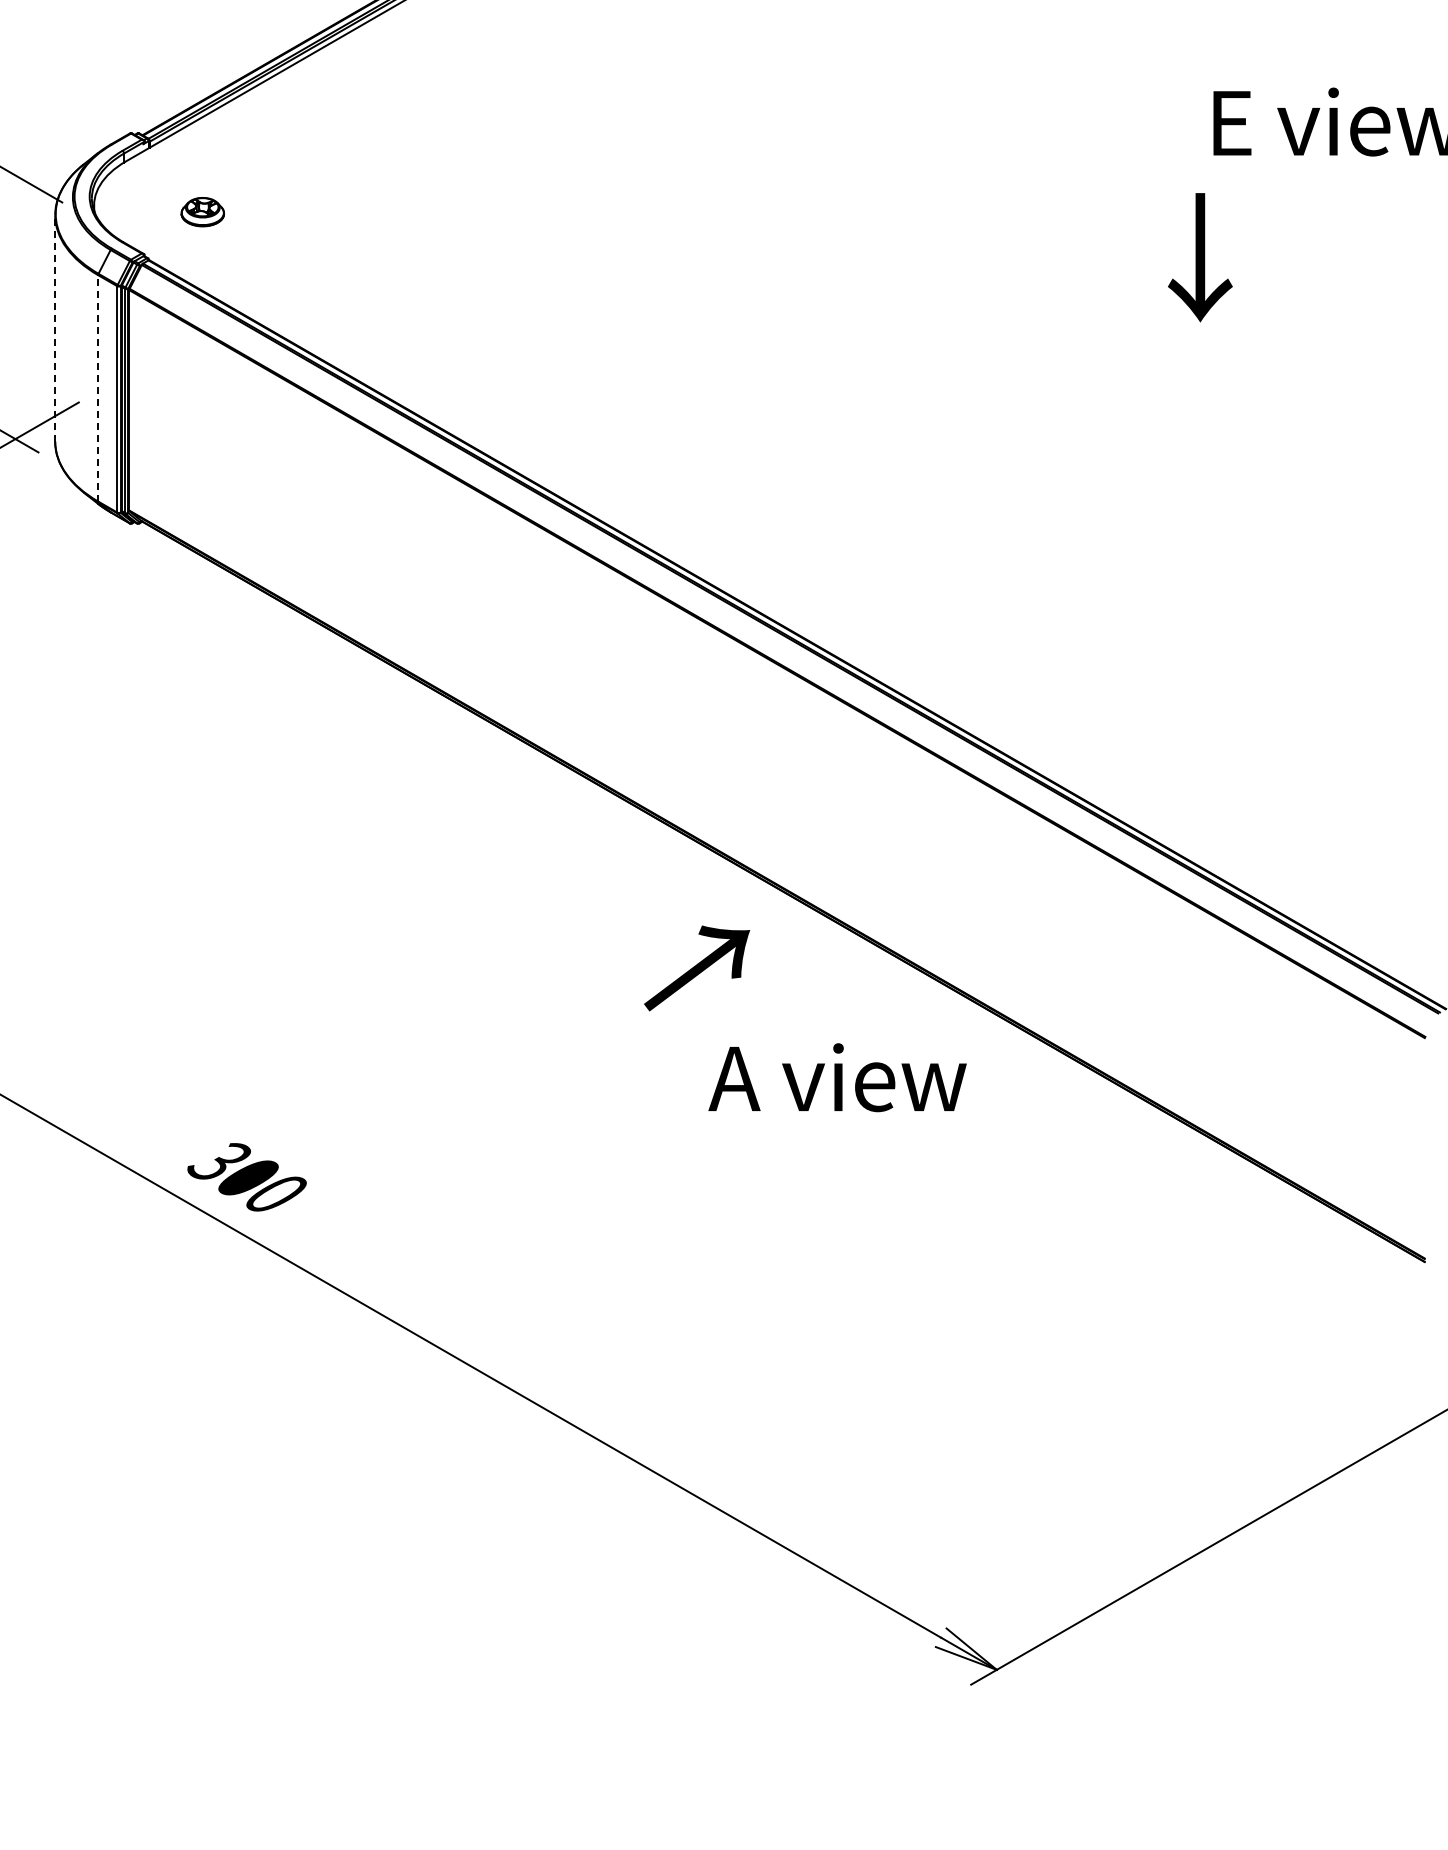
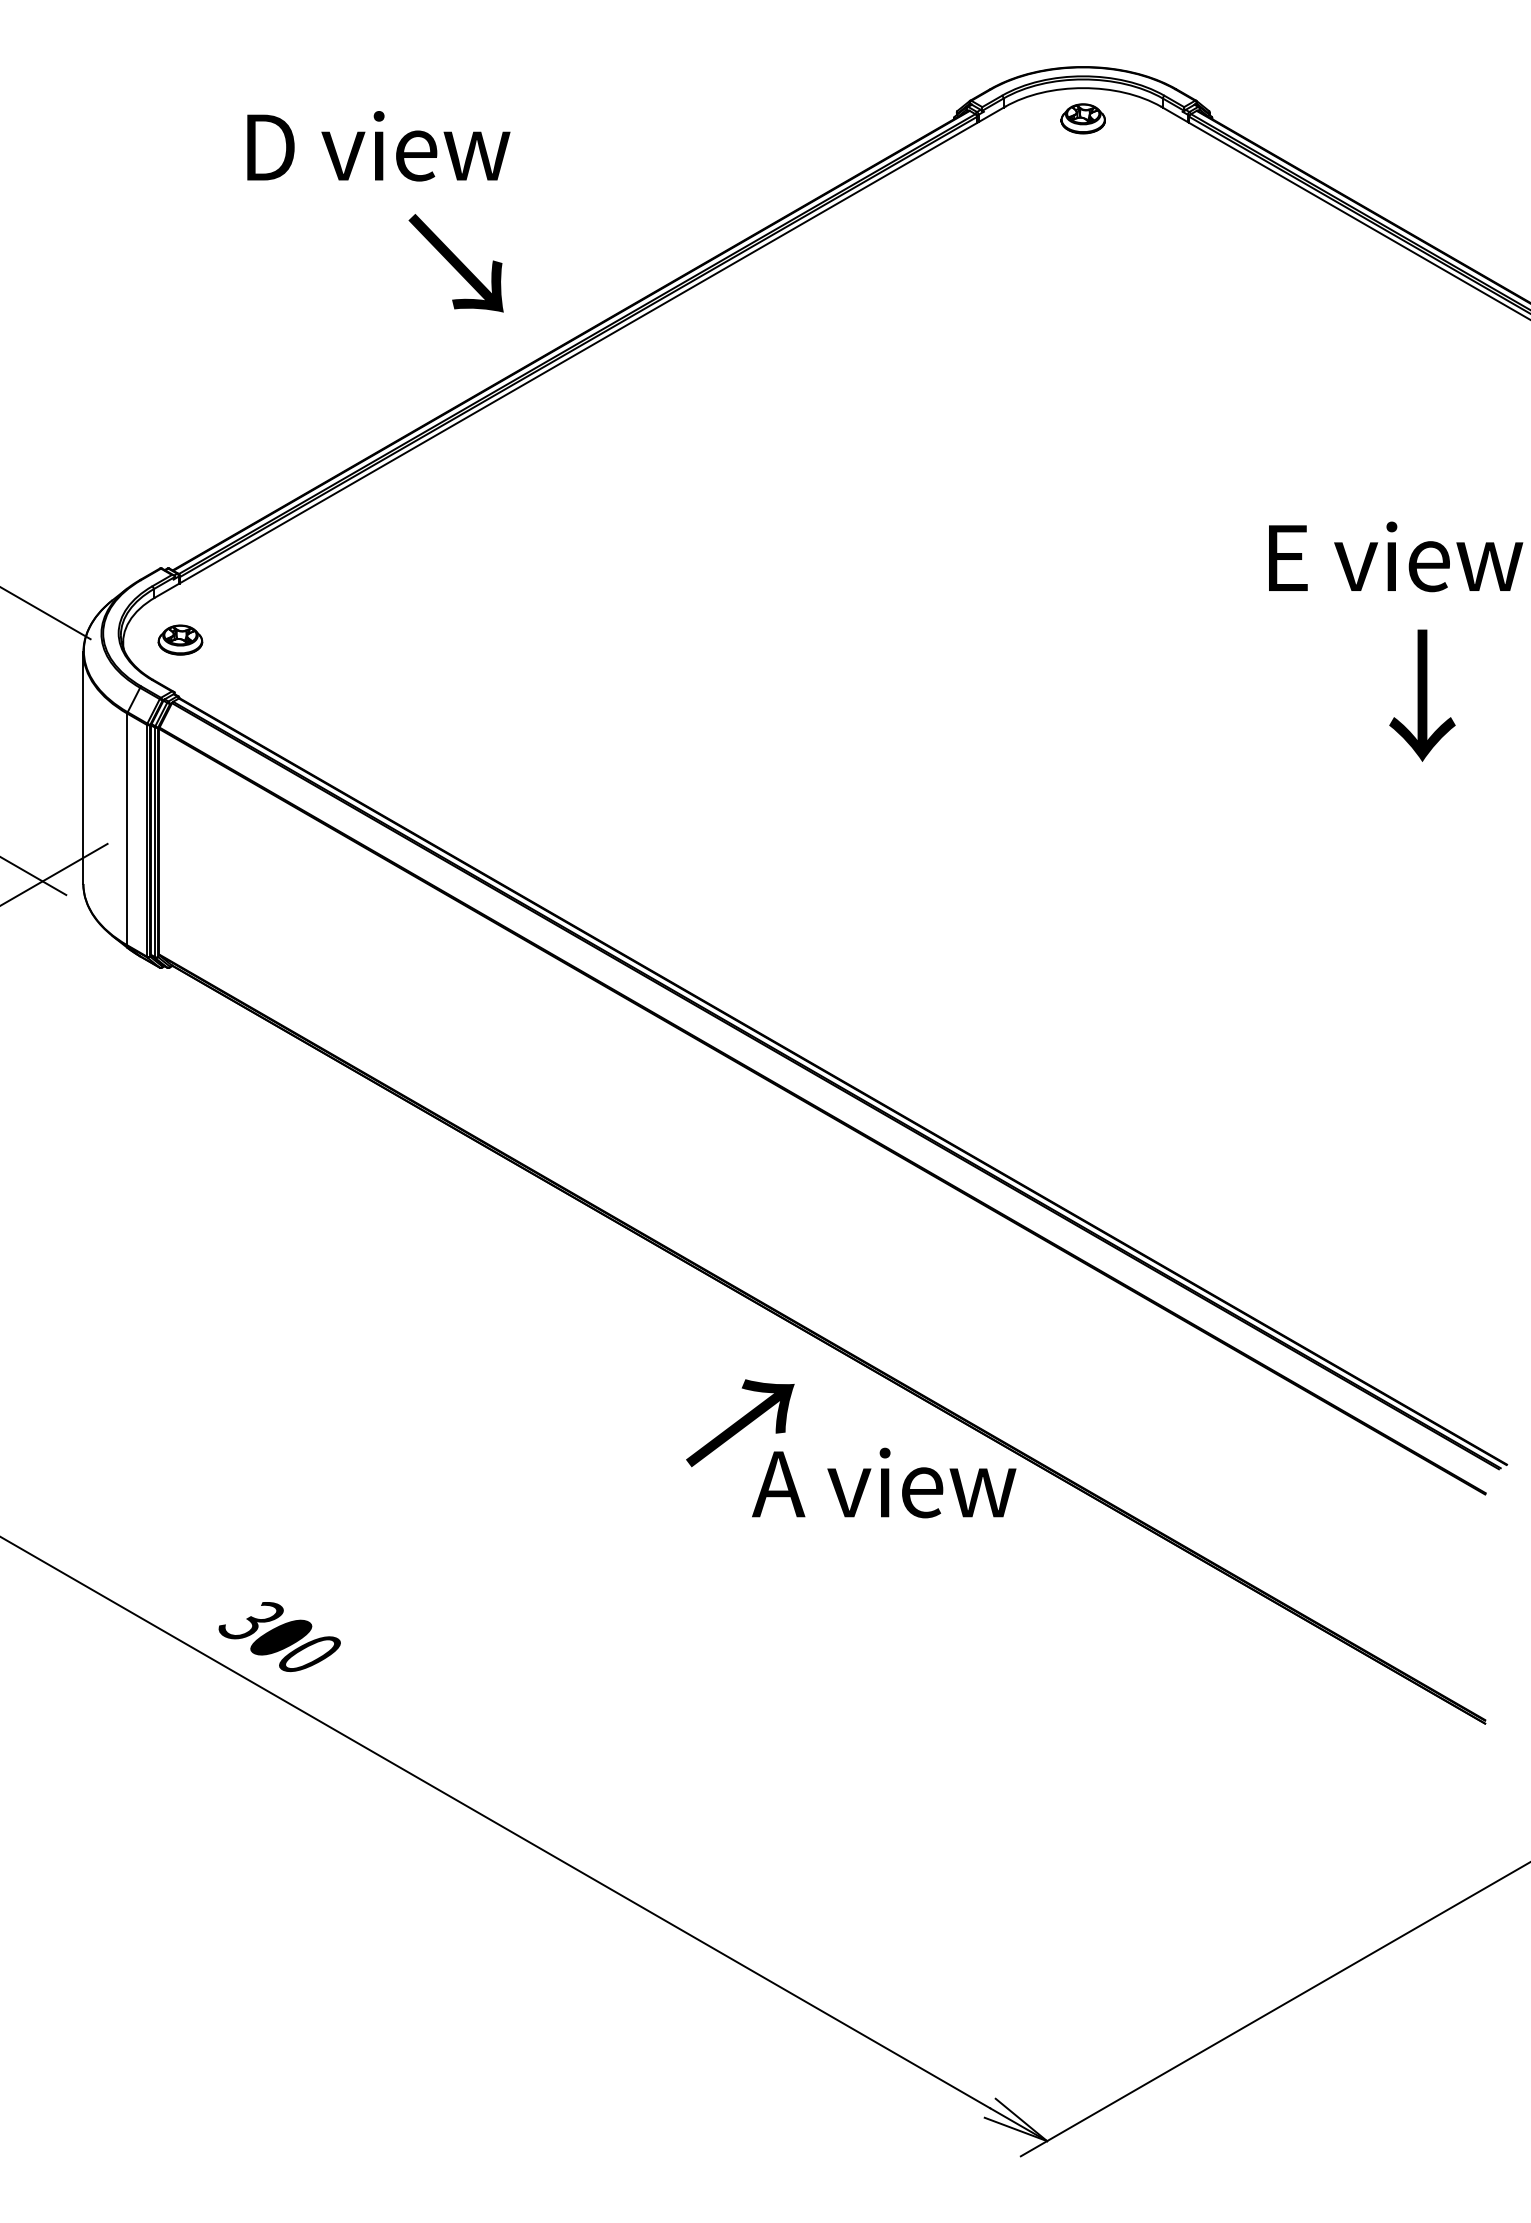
part: (202, 211) -> (180, 639), moved
text: (1200, 257) -> (1422, 695), moved
line: (55, 328) -> (83, 768), dashed -> solid
line: (98, 388) -> (127, 829), dashed -> solid
text: (837, 1077) -> (884, 1482), moved

